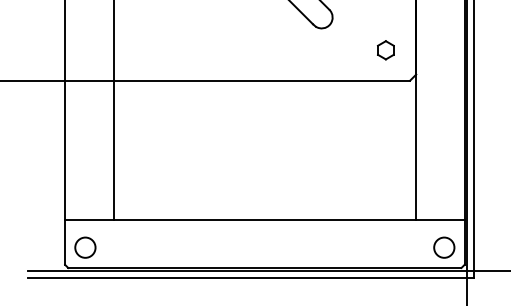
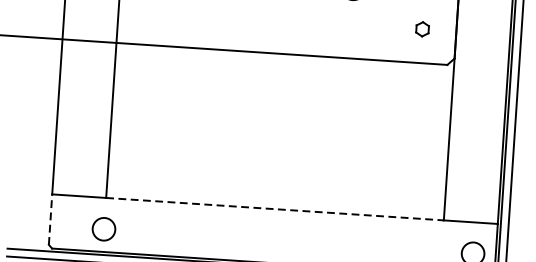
part: (385, 50) -> (422, 29), size x0.7
line: (265, 219) -> (275, 209), solid -> dashed
line: (65, 242) -> (50, 219), solid -> dashed
circle: (85, 247) -> (104, 229), moved

